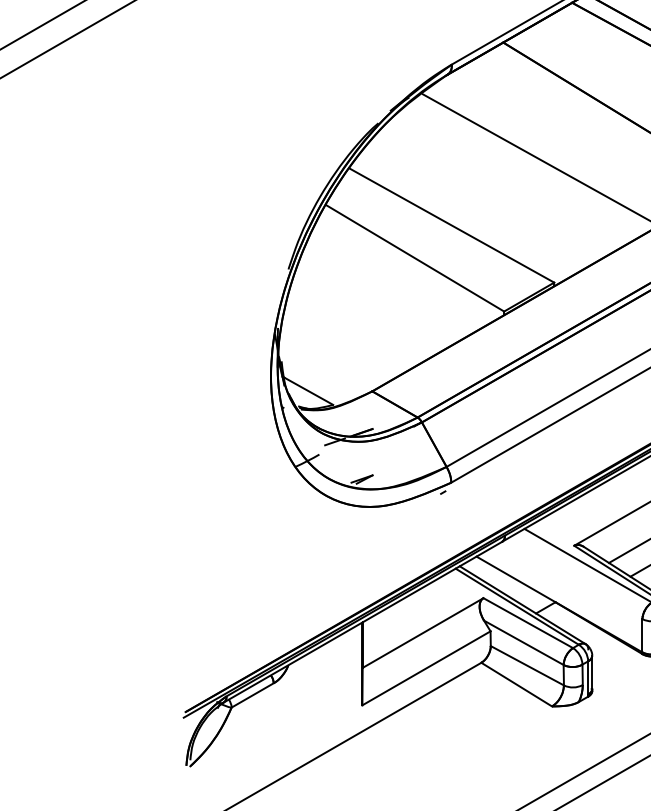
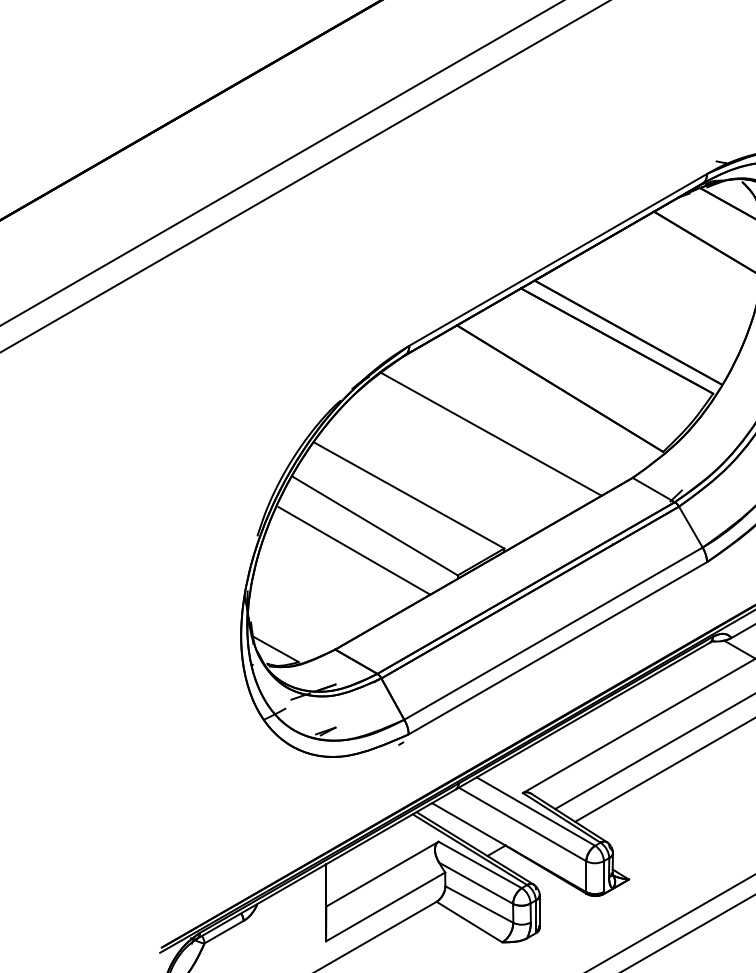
line: (392, 284) -> (354, 550), added
line: (573, 579) -> (522, 824), added

